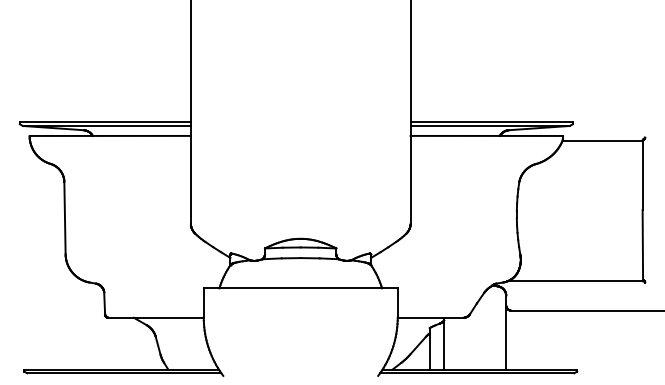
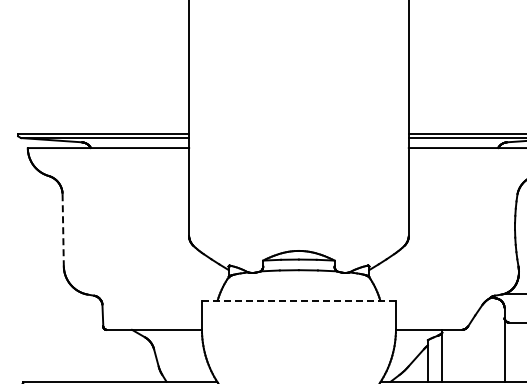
line: (65, 218) -> (63, 230), solid -> dashed
line: (300, 288) -> (298, 300), solid -> dashed

